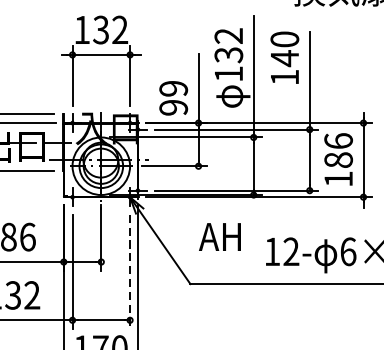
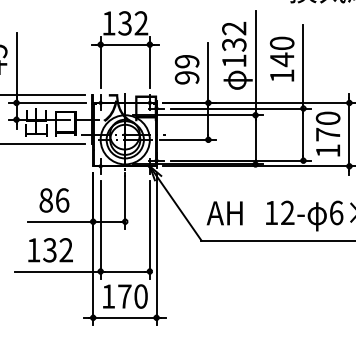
text: (284, 57) -> (281, 58), moved
text: (172, 98) -> (186, 69), moved
text: (337, 150) -> (327, 126), 186 -> 170
text: (219, 237) -> (224, 213), moved
line: (129, 272) -> (149, 230), dashed -> solid

